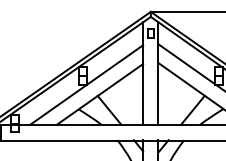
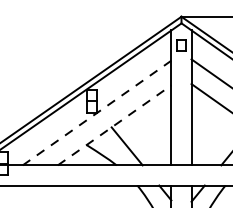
line: (87, 84) -> (98, 112), solid -> dashed
line: (99, 94) -> (113, 125), solid -> dashed

